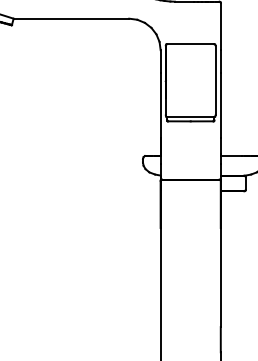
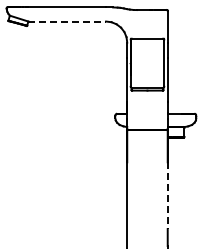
line: (71, 18) -> (67, 21), solid -> dashed
line: (220, 278) -> (167, 196), solid -> dashed

